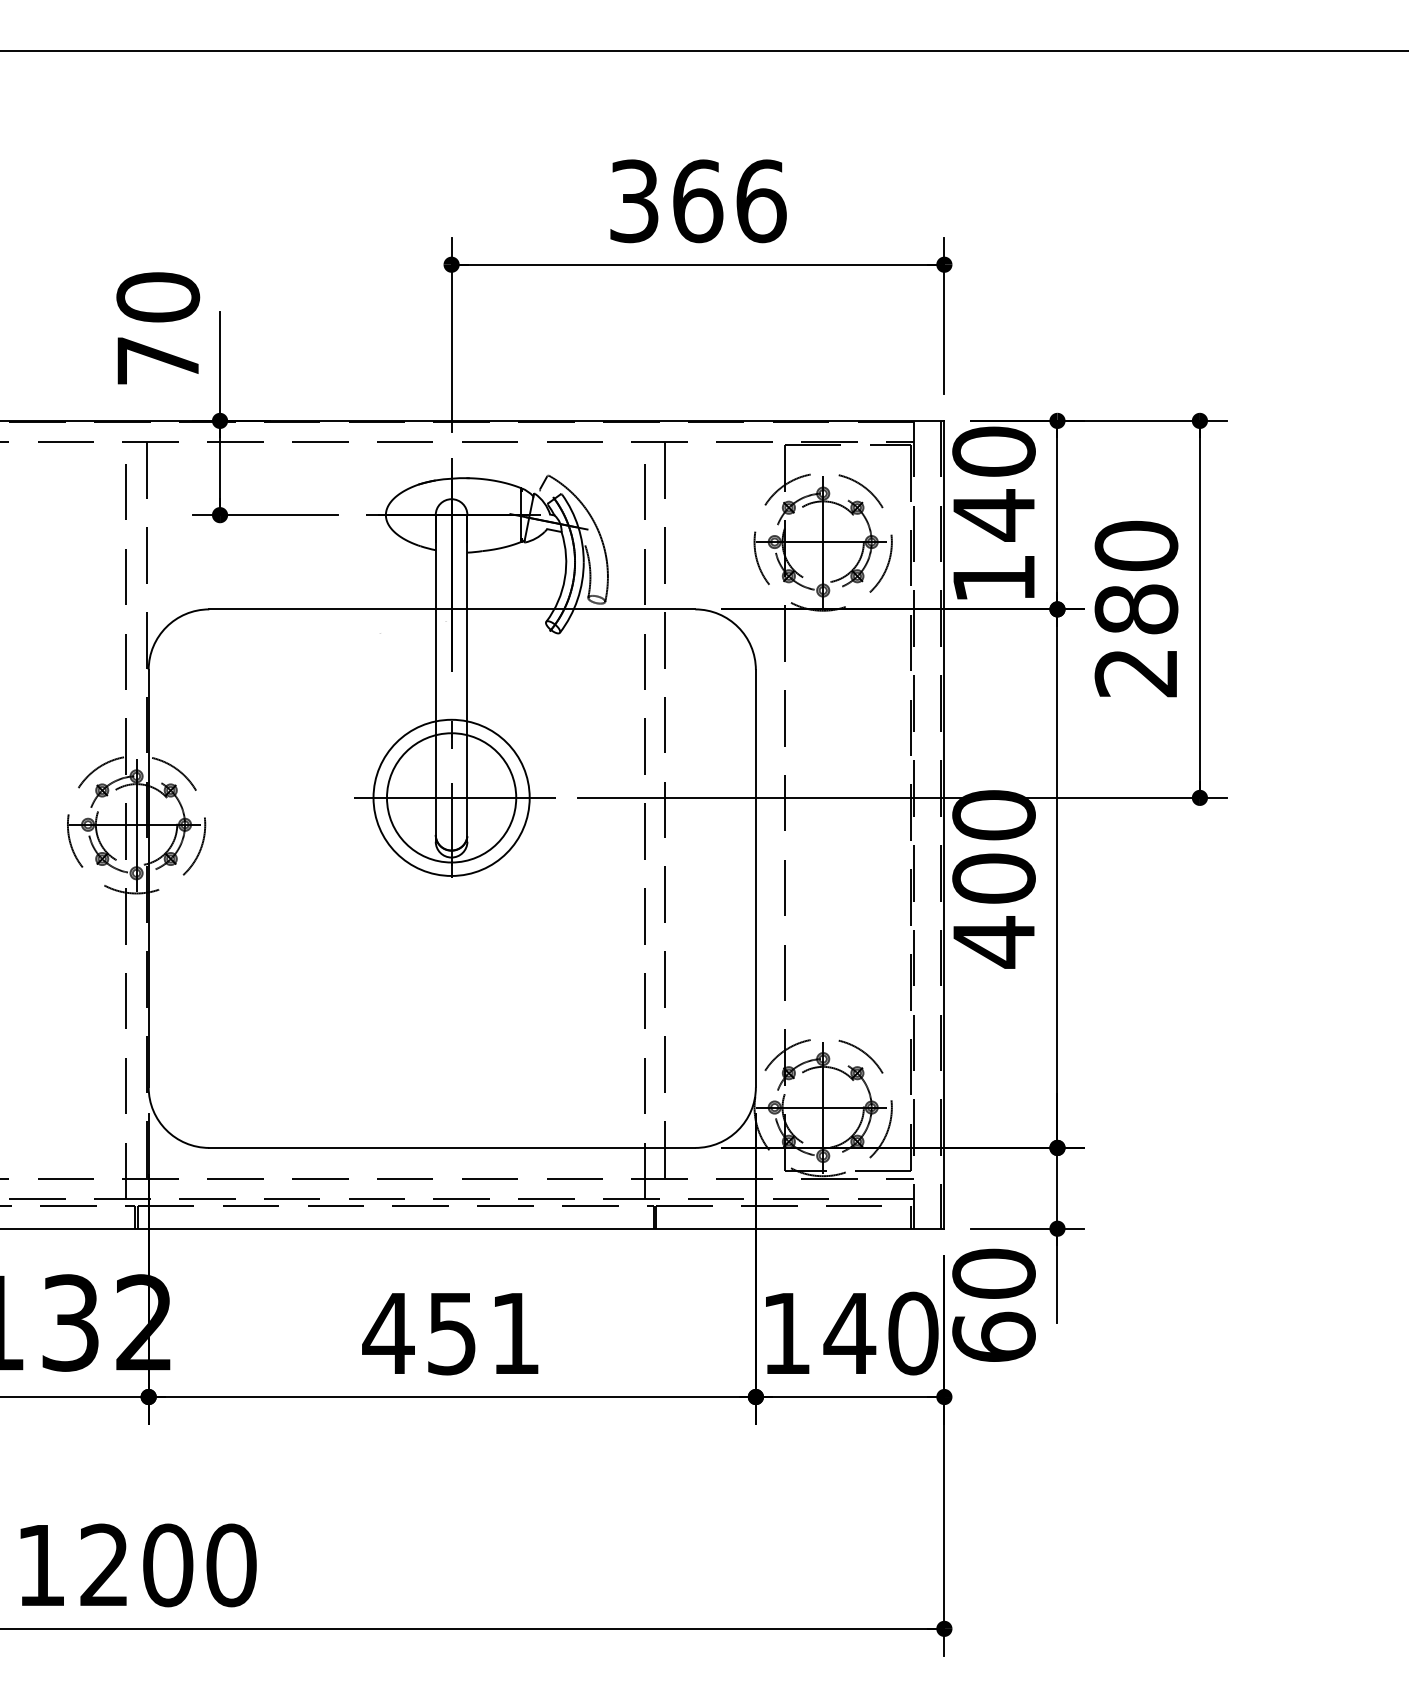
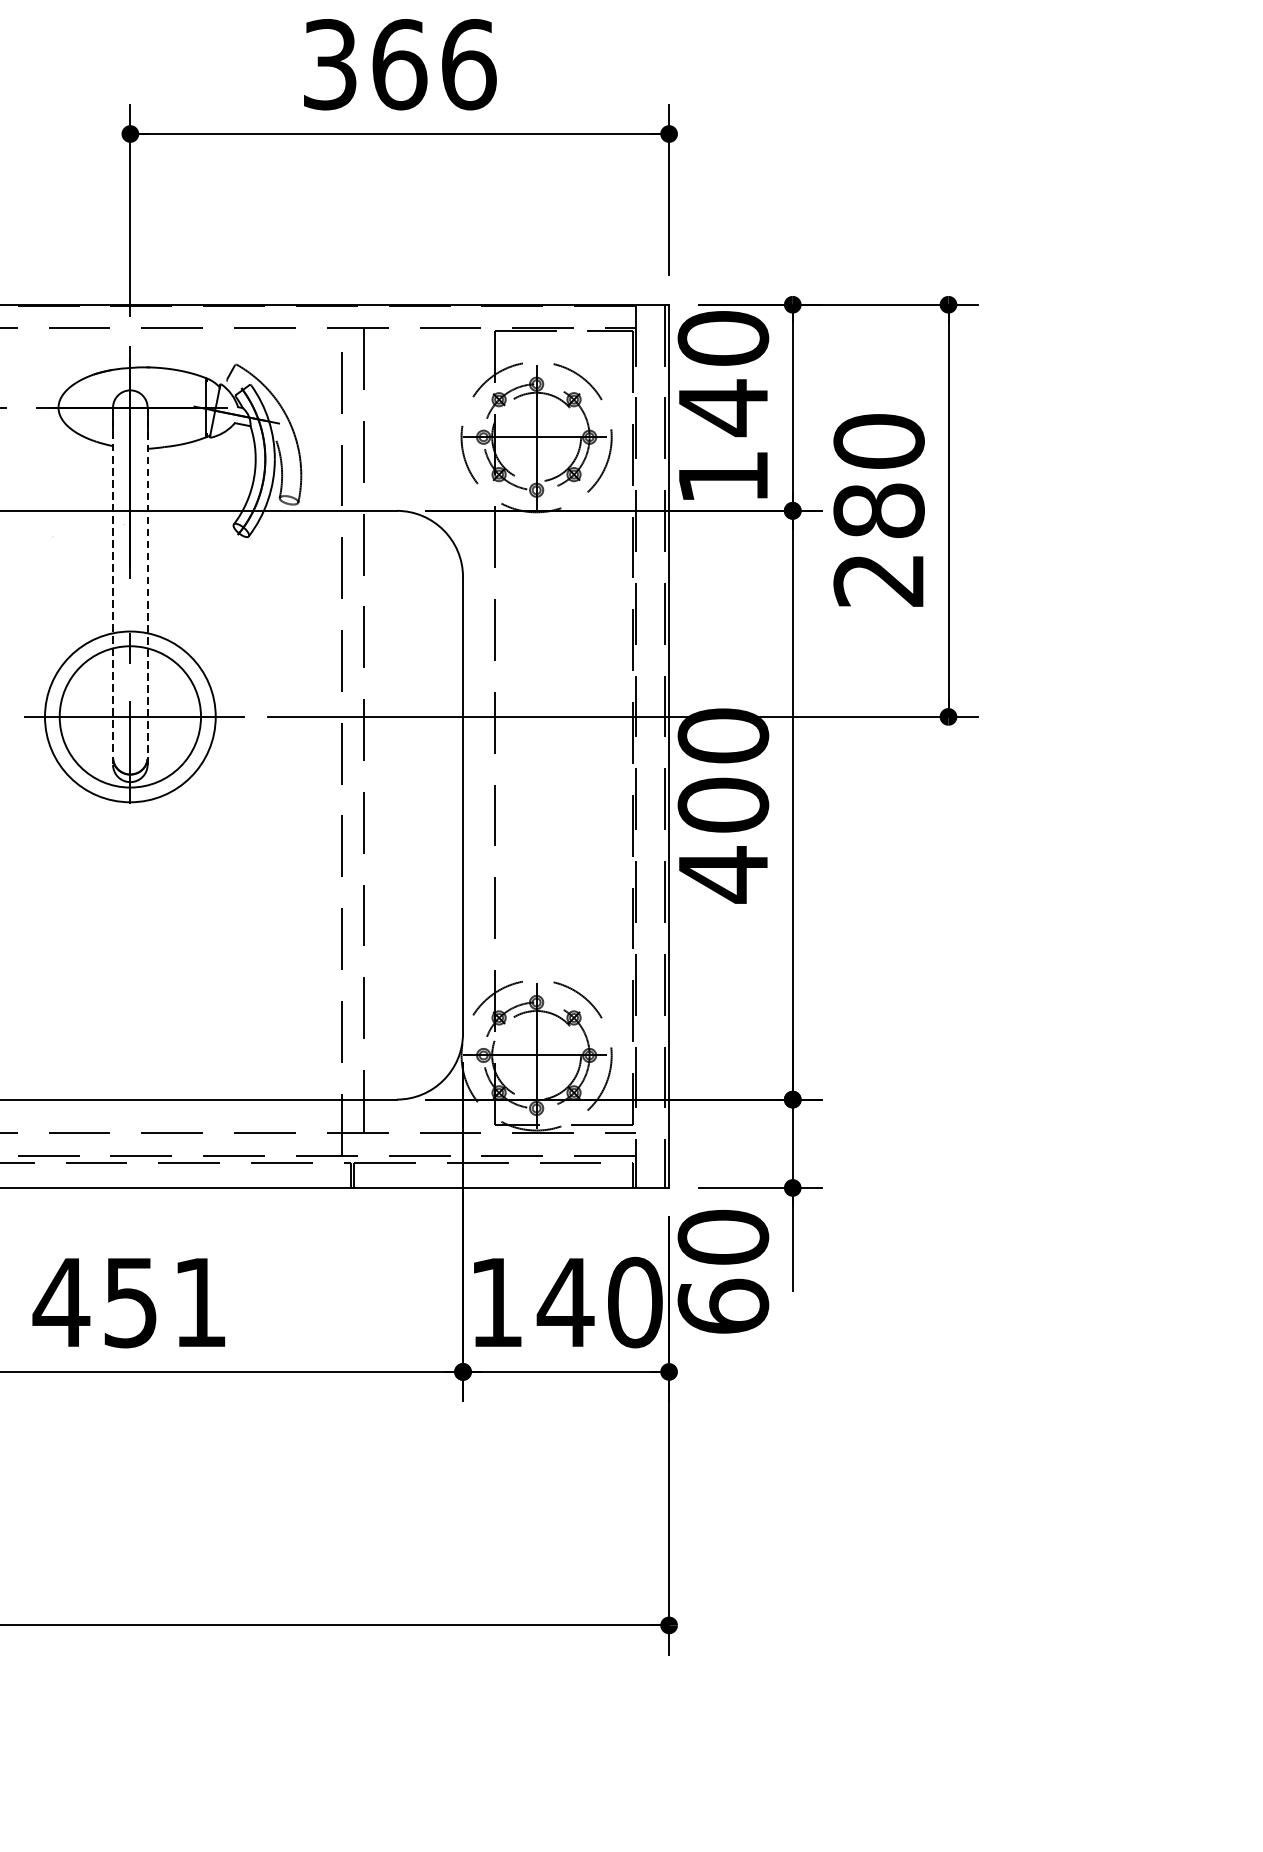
line: (467, 677) -> (147, 585), solid -> dashed
line: (435, 678) -> (112, 586), solid -> dashed

